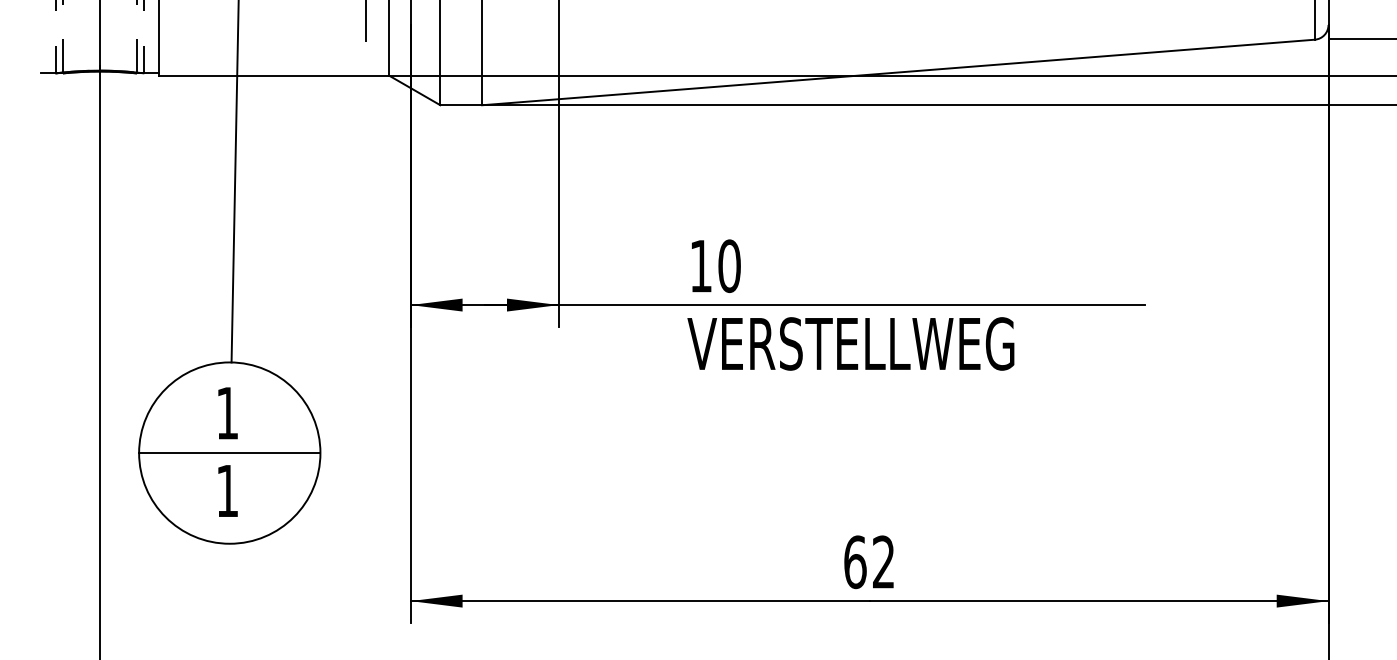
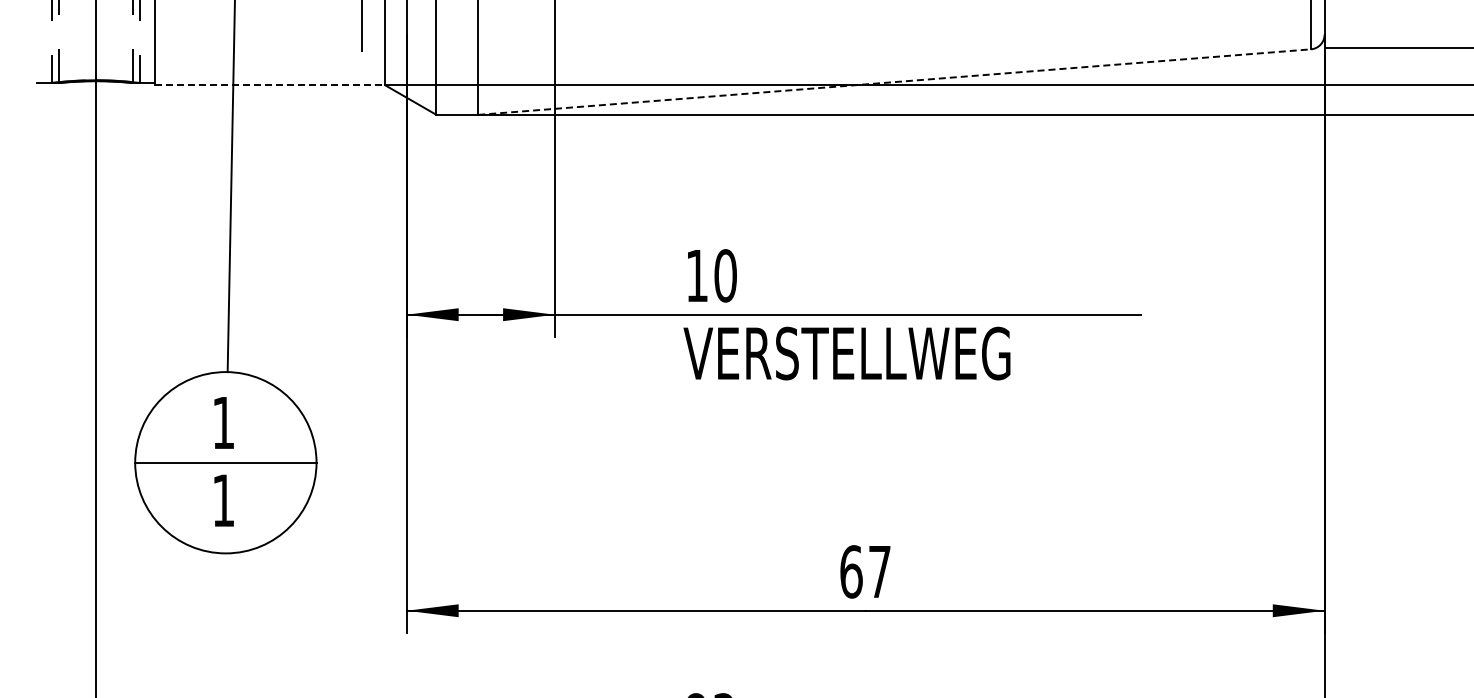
line: (898, 72) -> (894, 82), solid -> dashed
line: (274, 75) -> (270, 85), solid -> dashed
text: (883, 561) -> (879, 571), 62 -> 67

